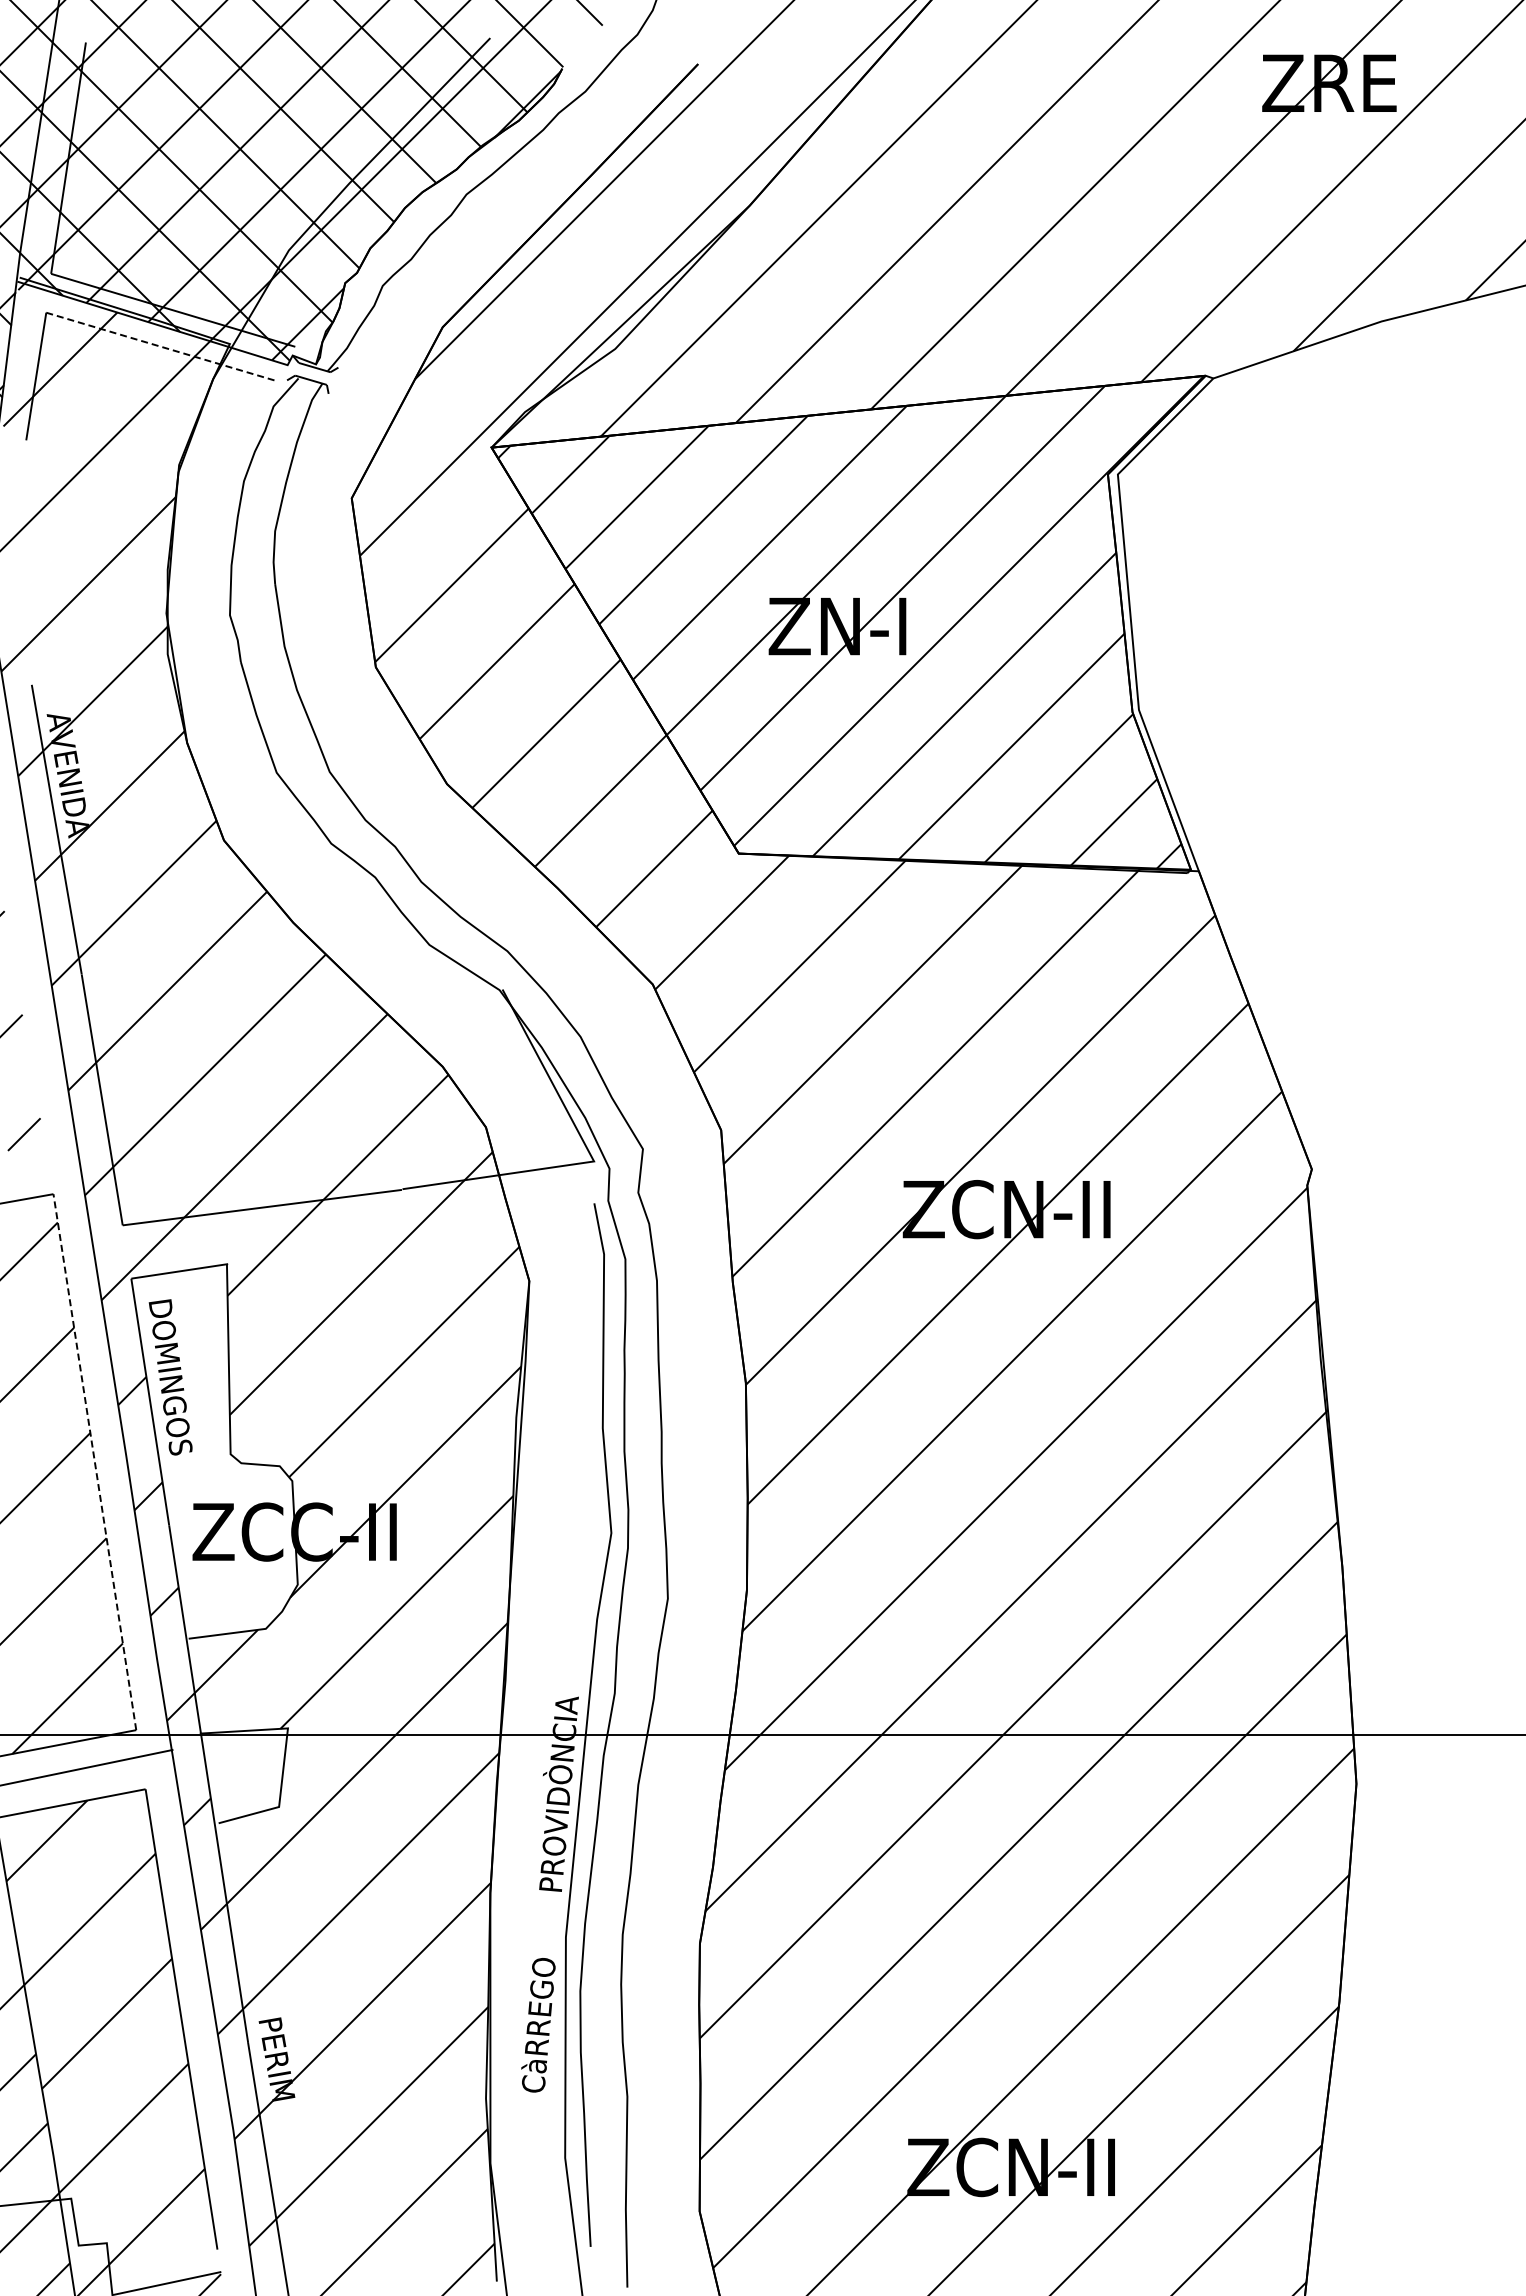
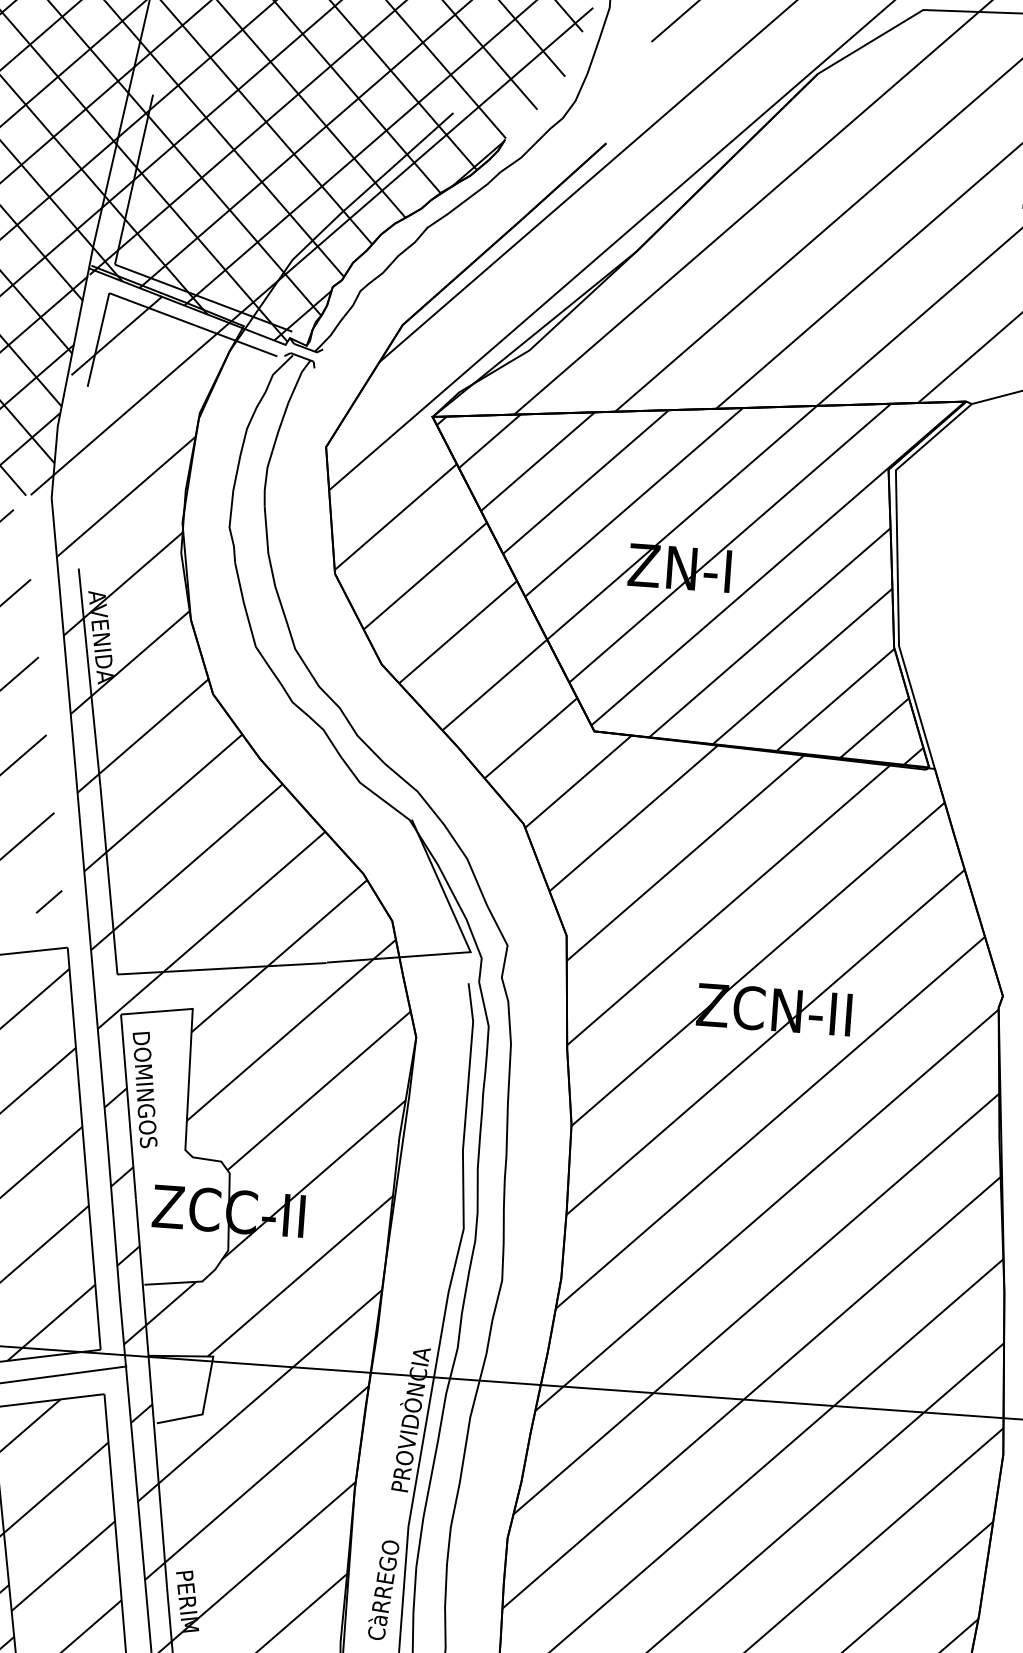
line: (161, 347) -> (192, 325), dashed -> solid
line: (94, 1461) -> (83, 1148), dashed -> solid

